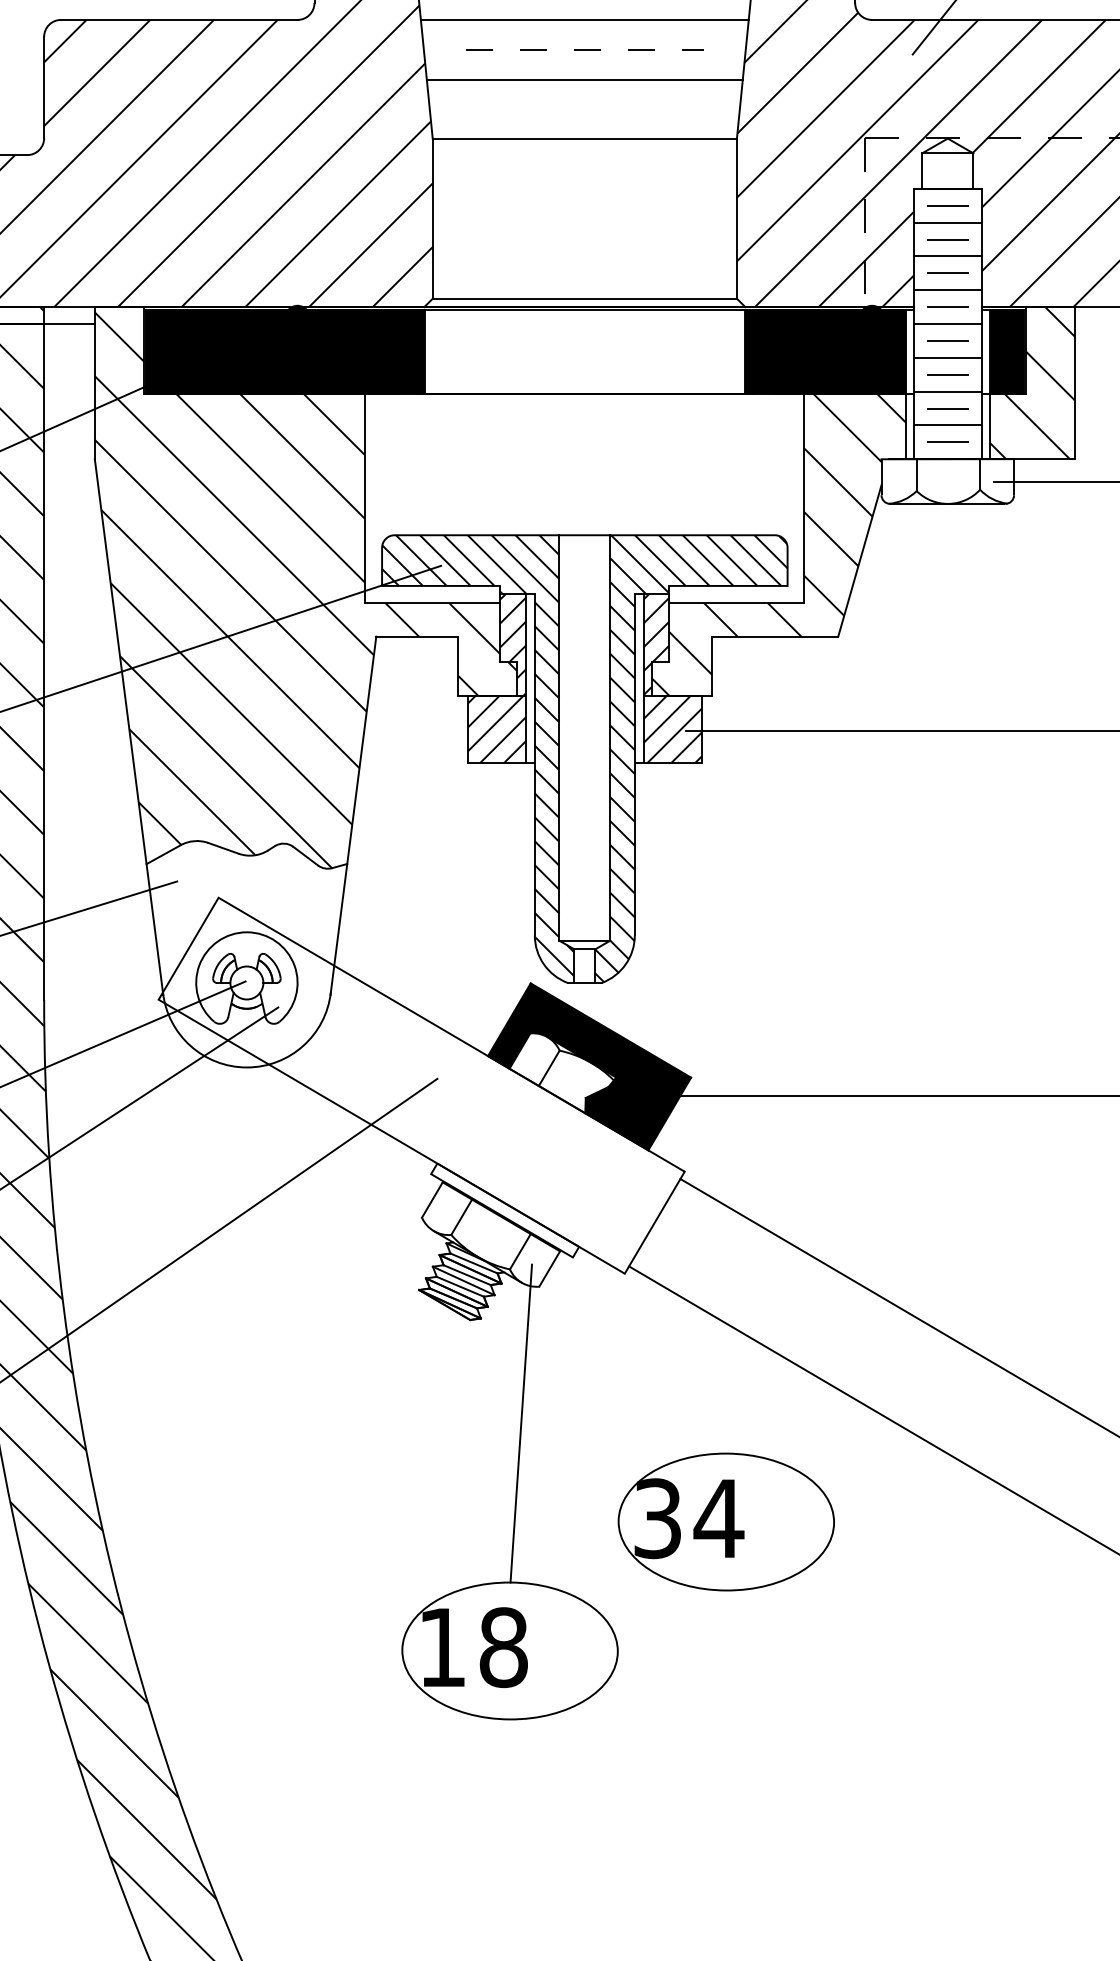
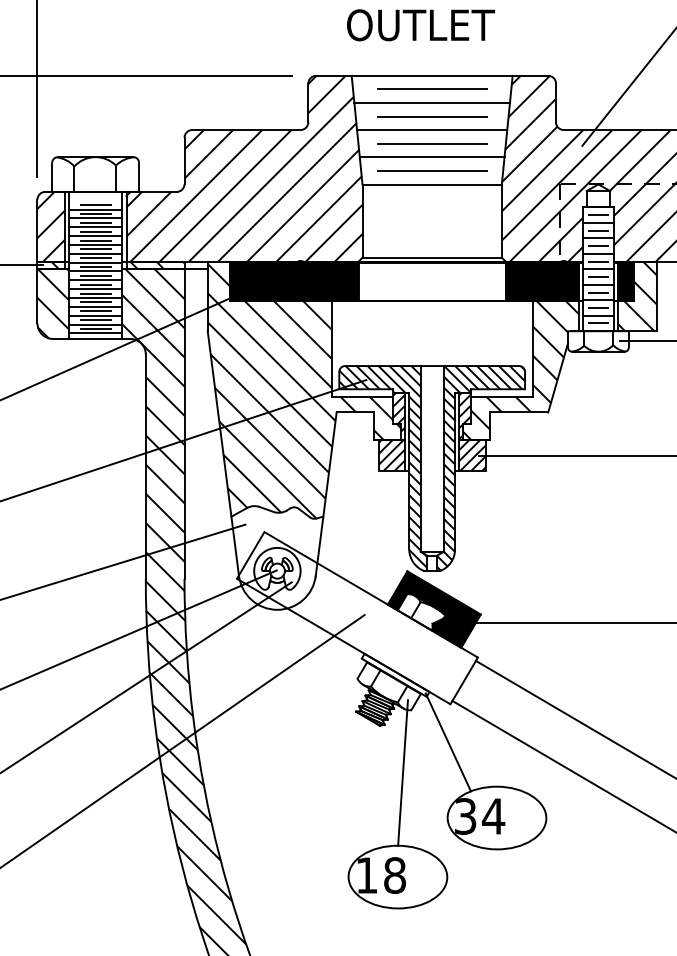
line: (585, 49) -> (432, 143), dashed -> solid
line: (583, 108) -> (431, 170), added
line: (618, 1357) -> (447, 742), added

